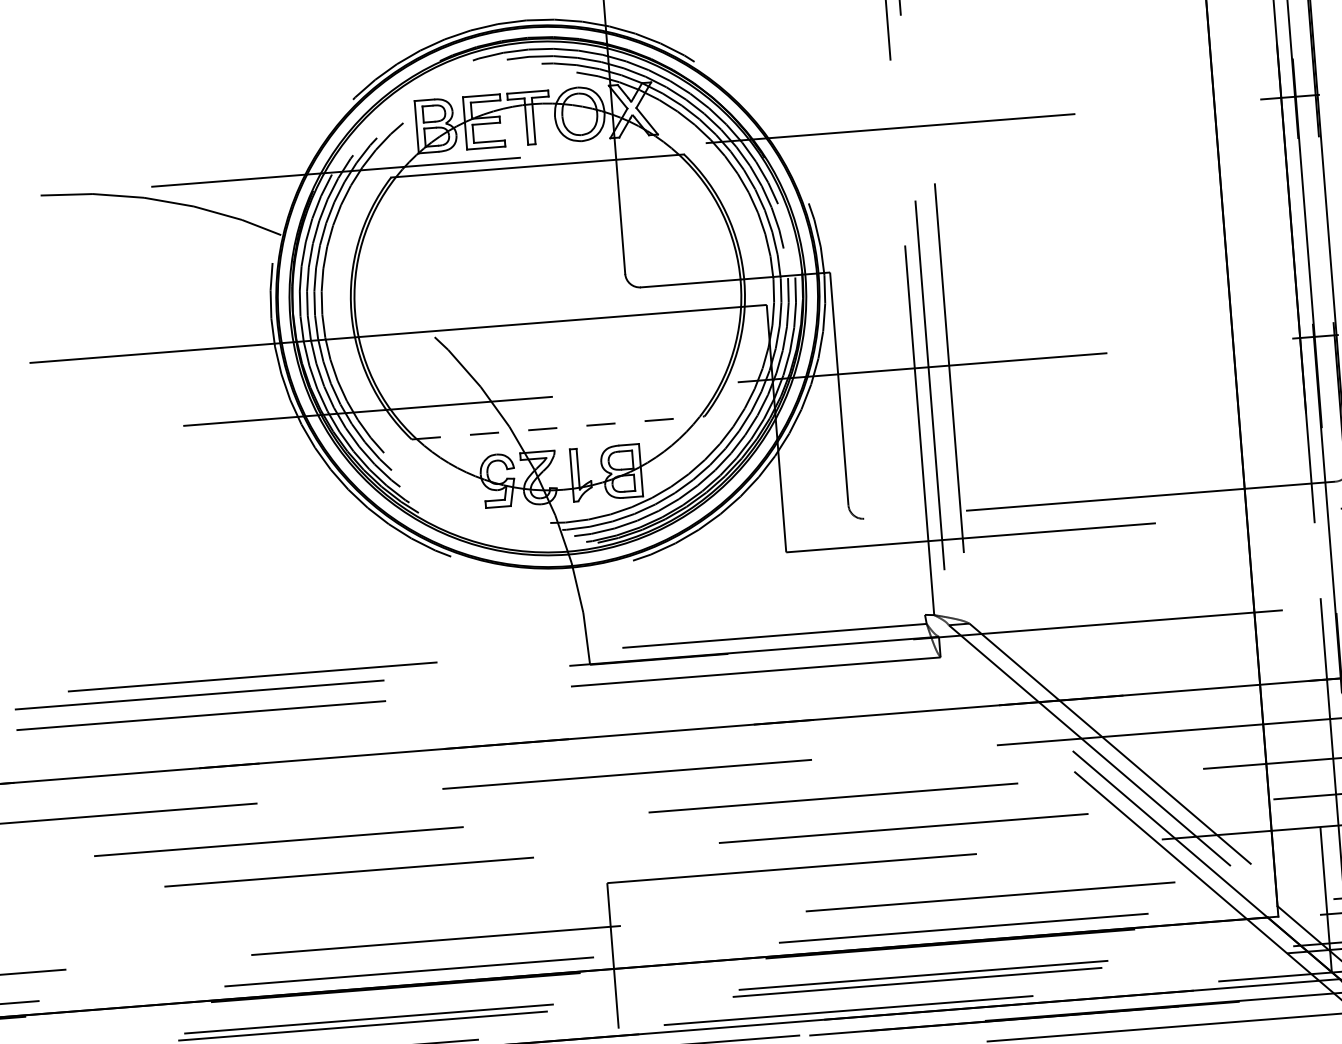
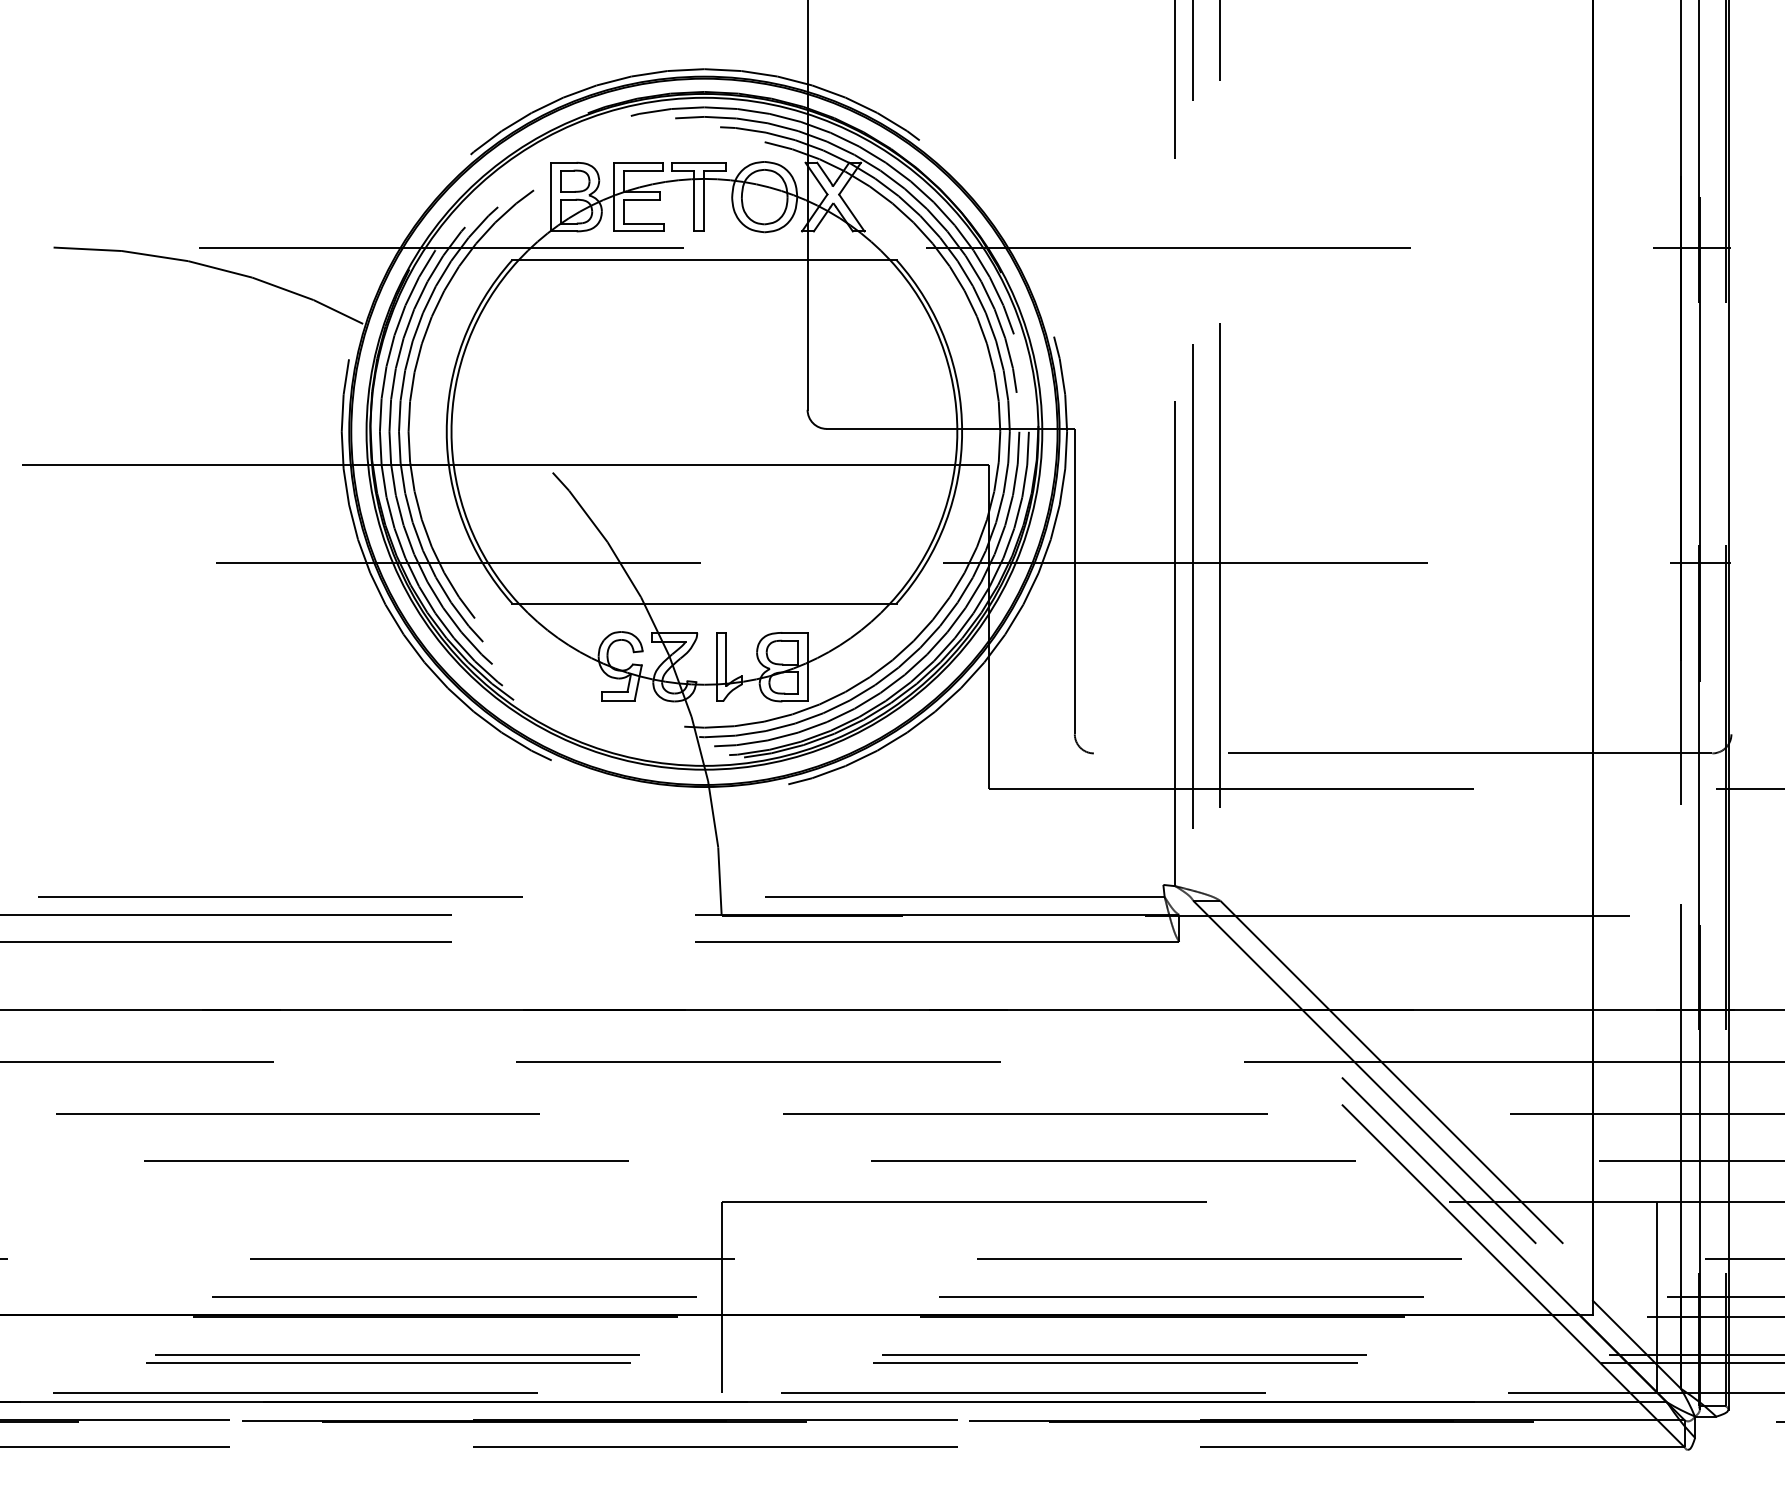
line: (558, 427) -> (704, 603), dashed -> solid

